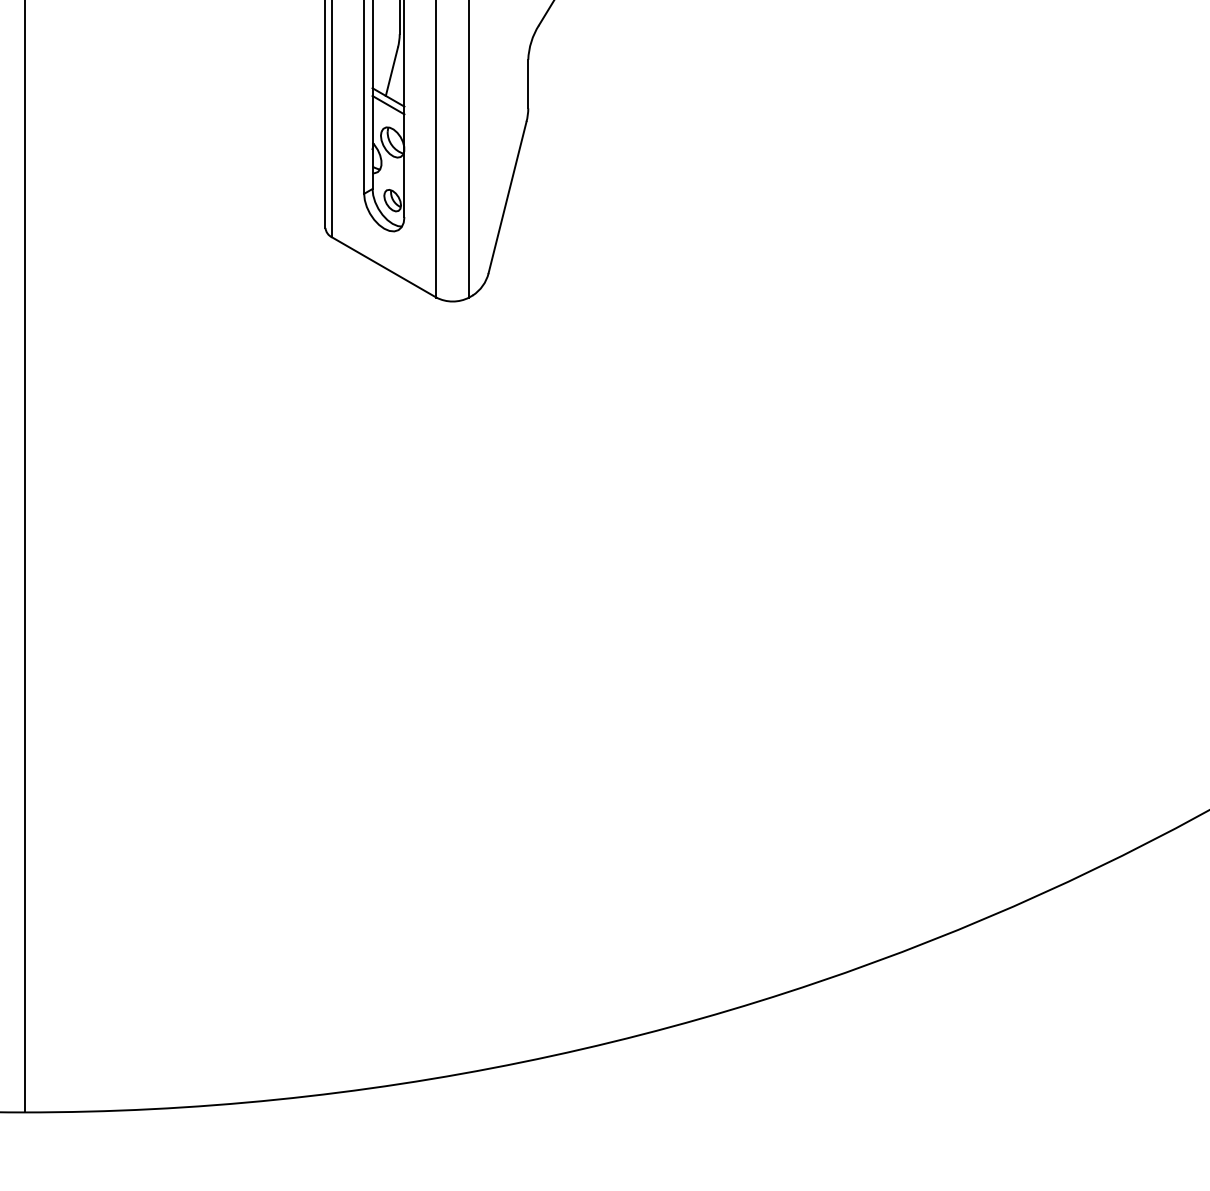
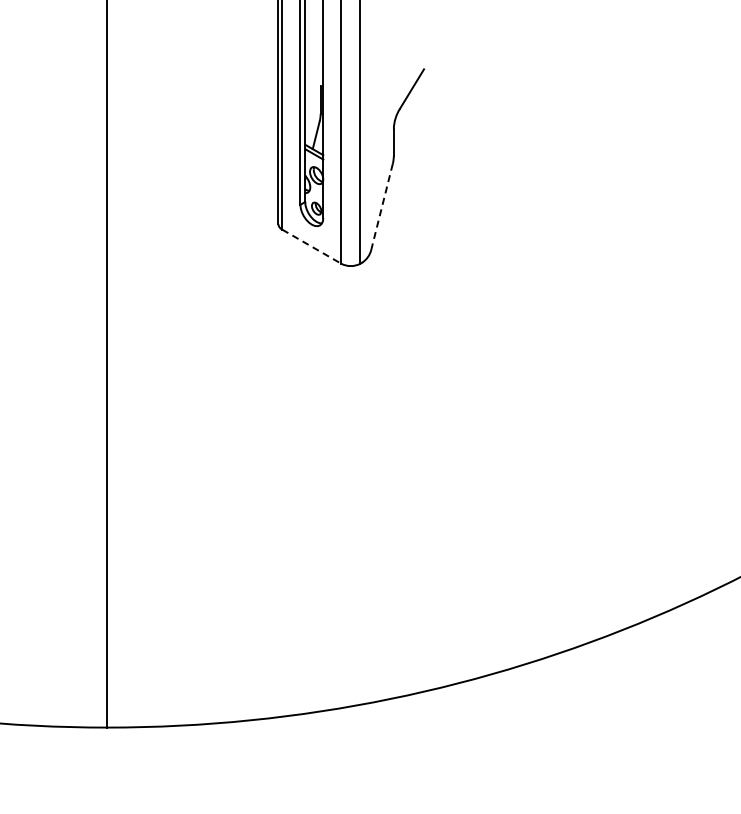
line: (506, 198) -> (381, 207), solid -> dashed
line: (385, 268) -> (312, 247), solid -> dashed

